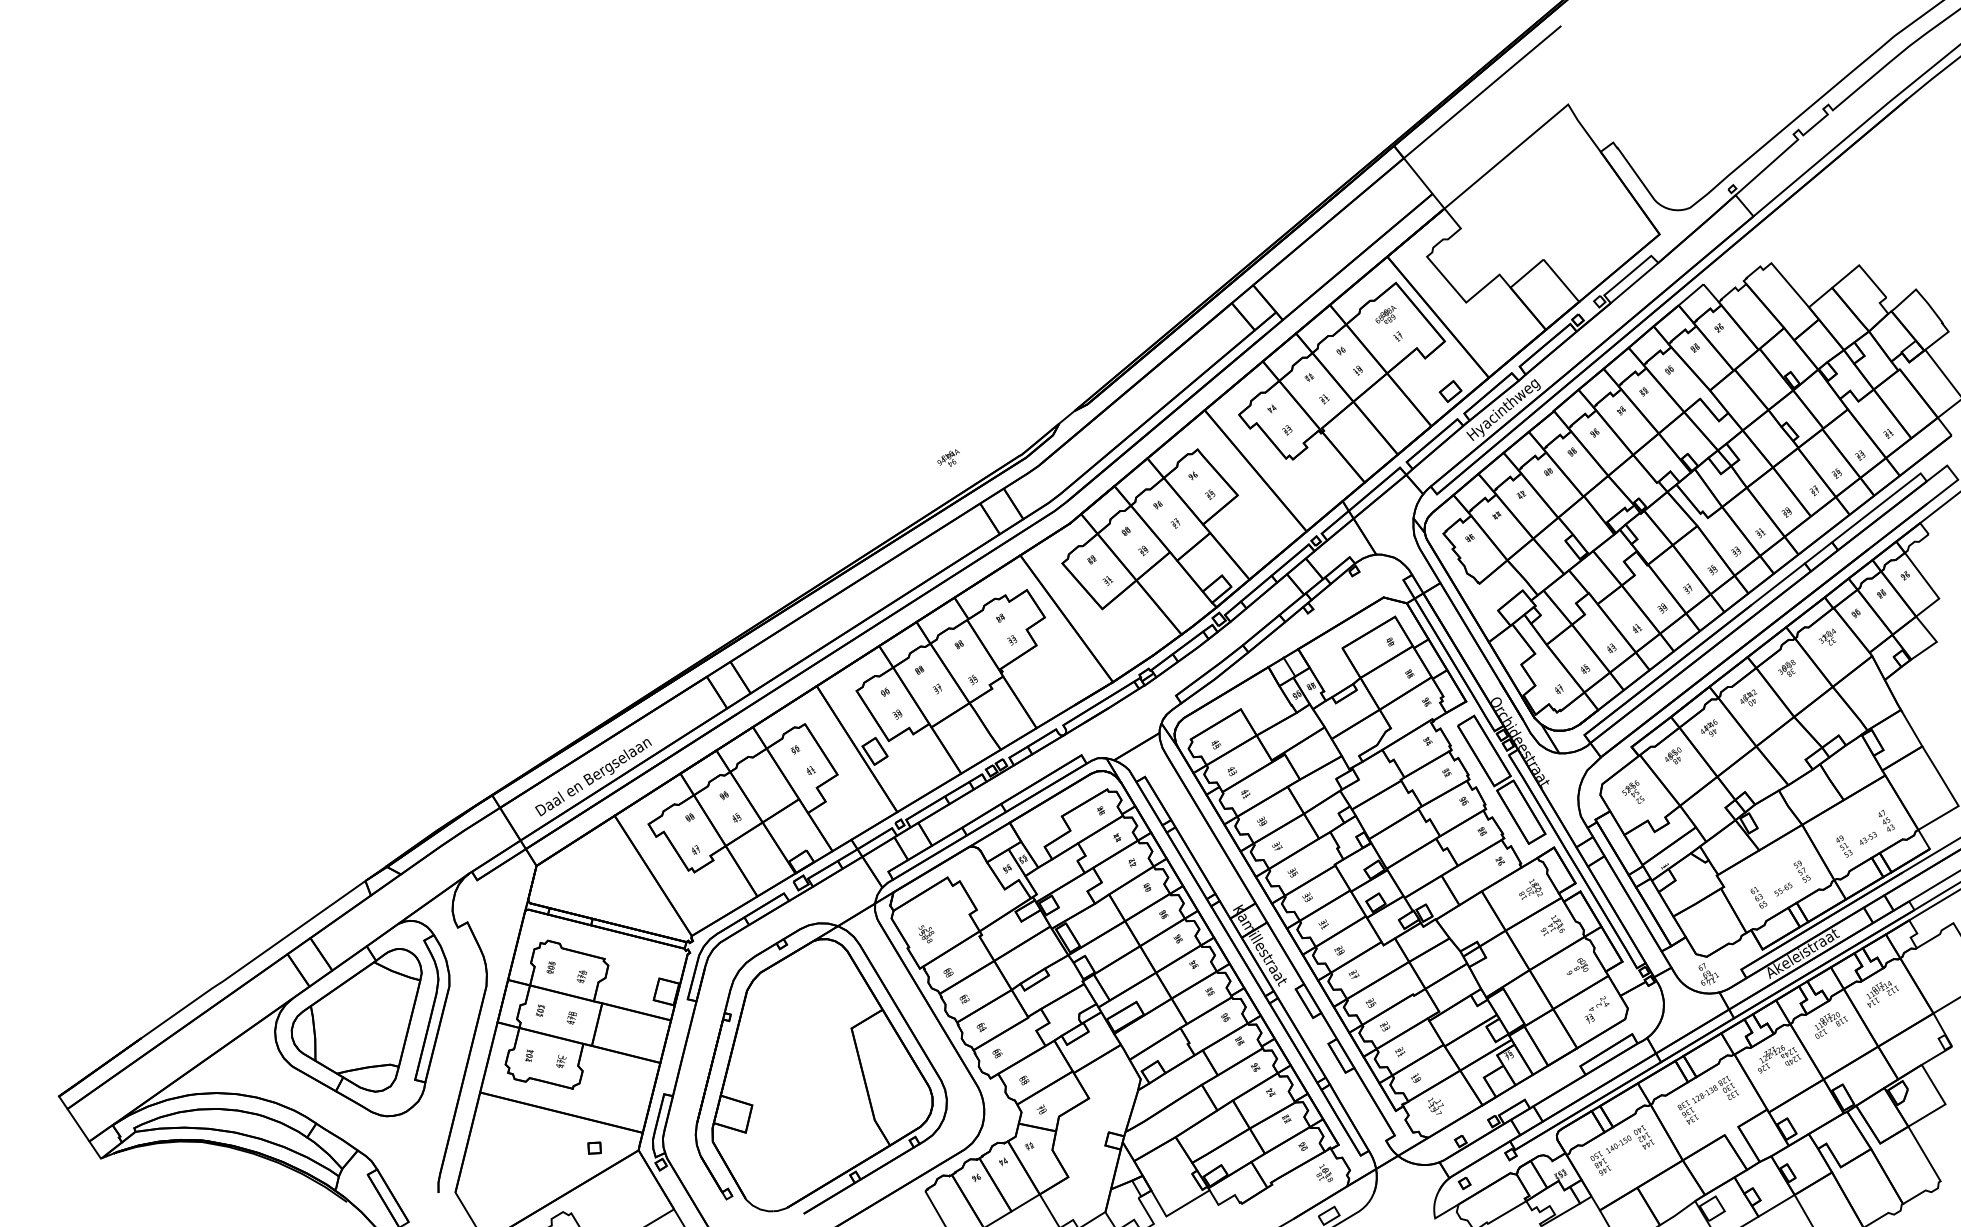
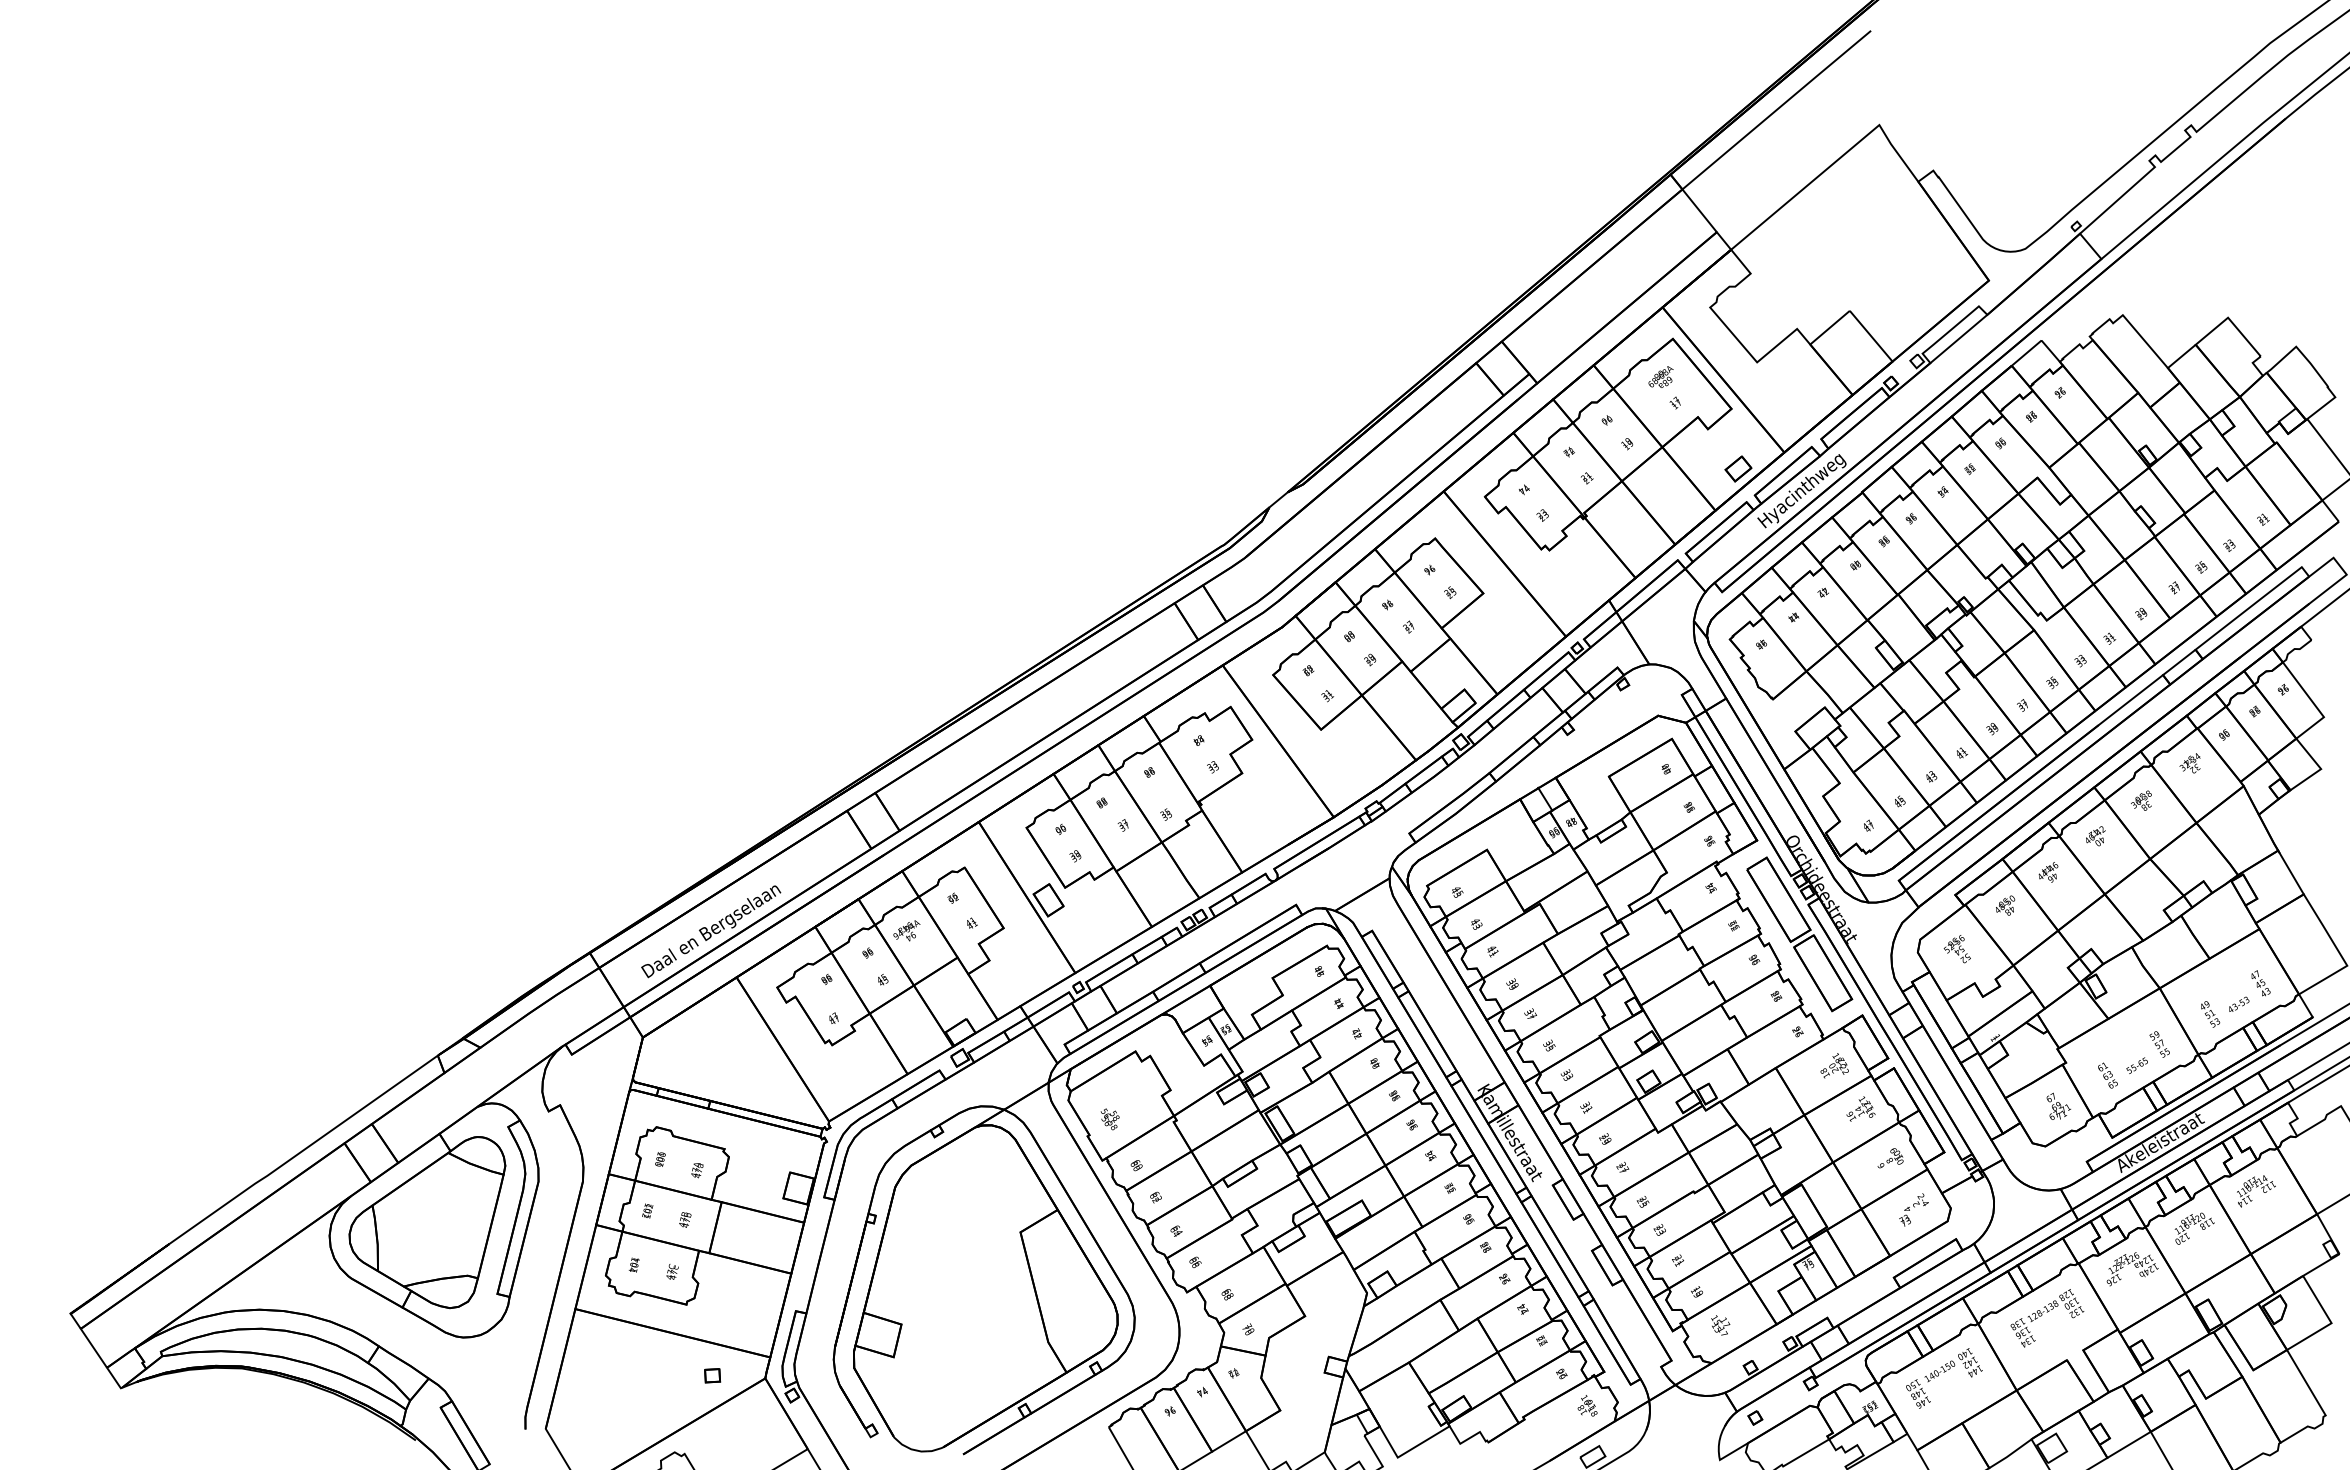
text: (948, 457) -> (906, 930), moved
text: (1708, 973) -> (2058, 1105), moved

